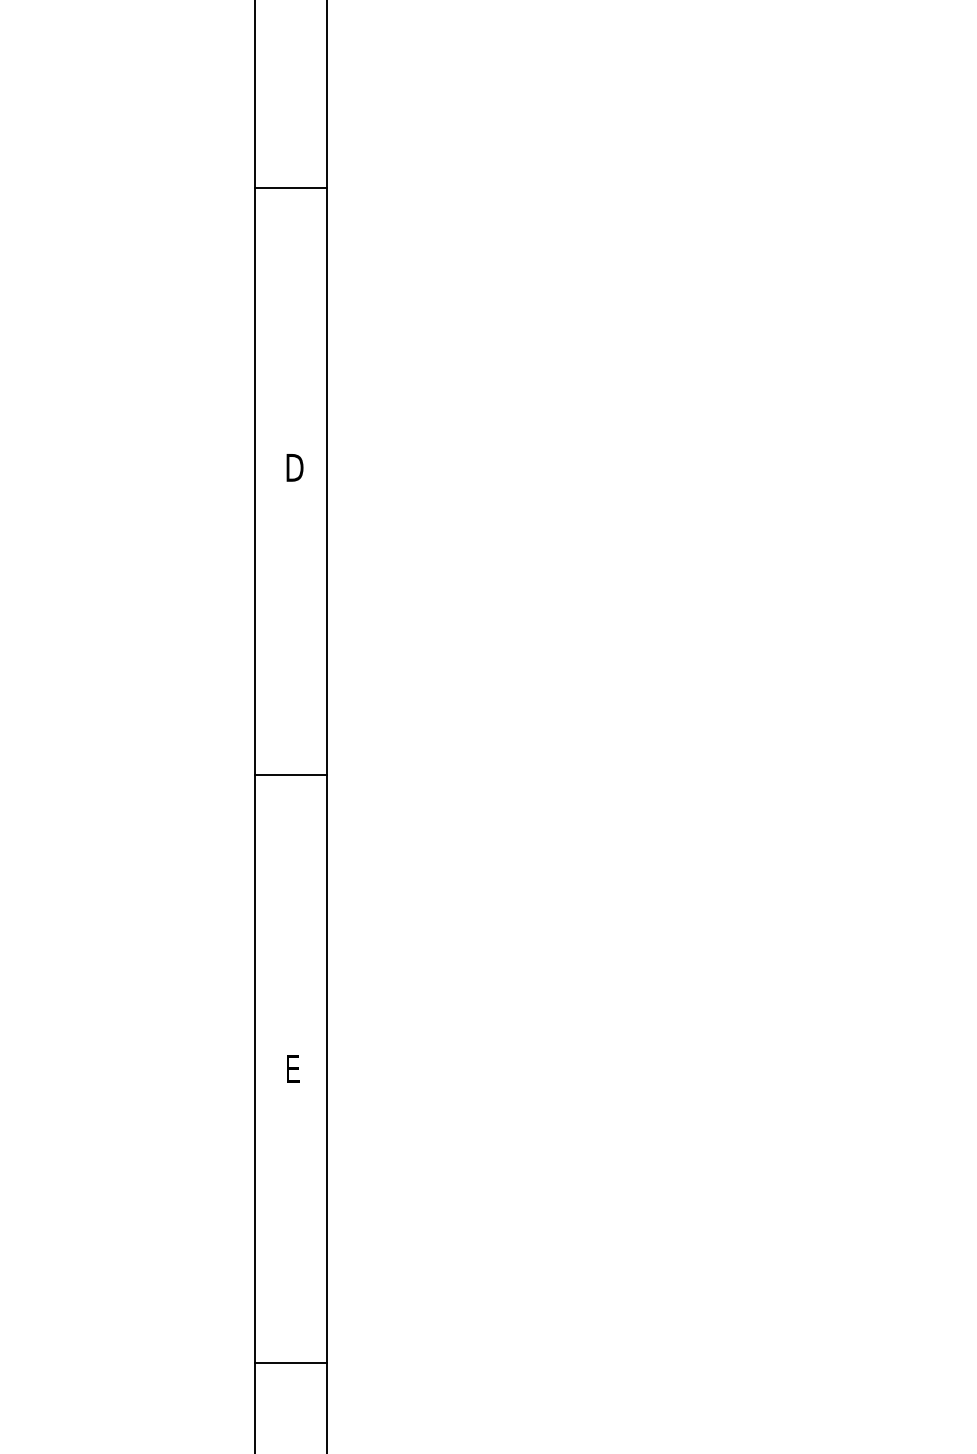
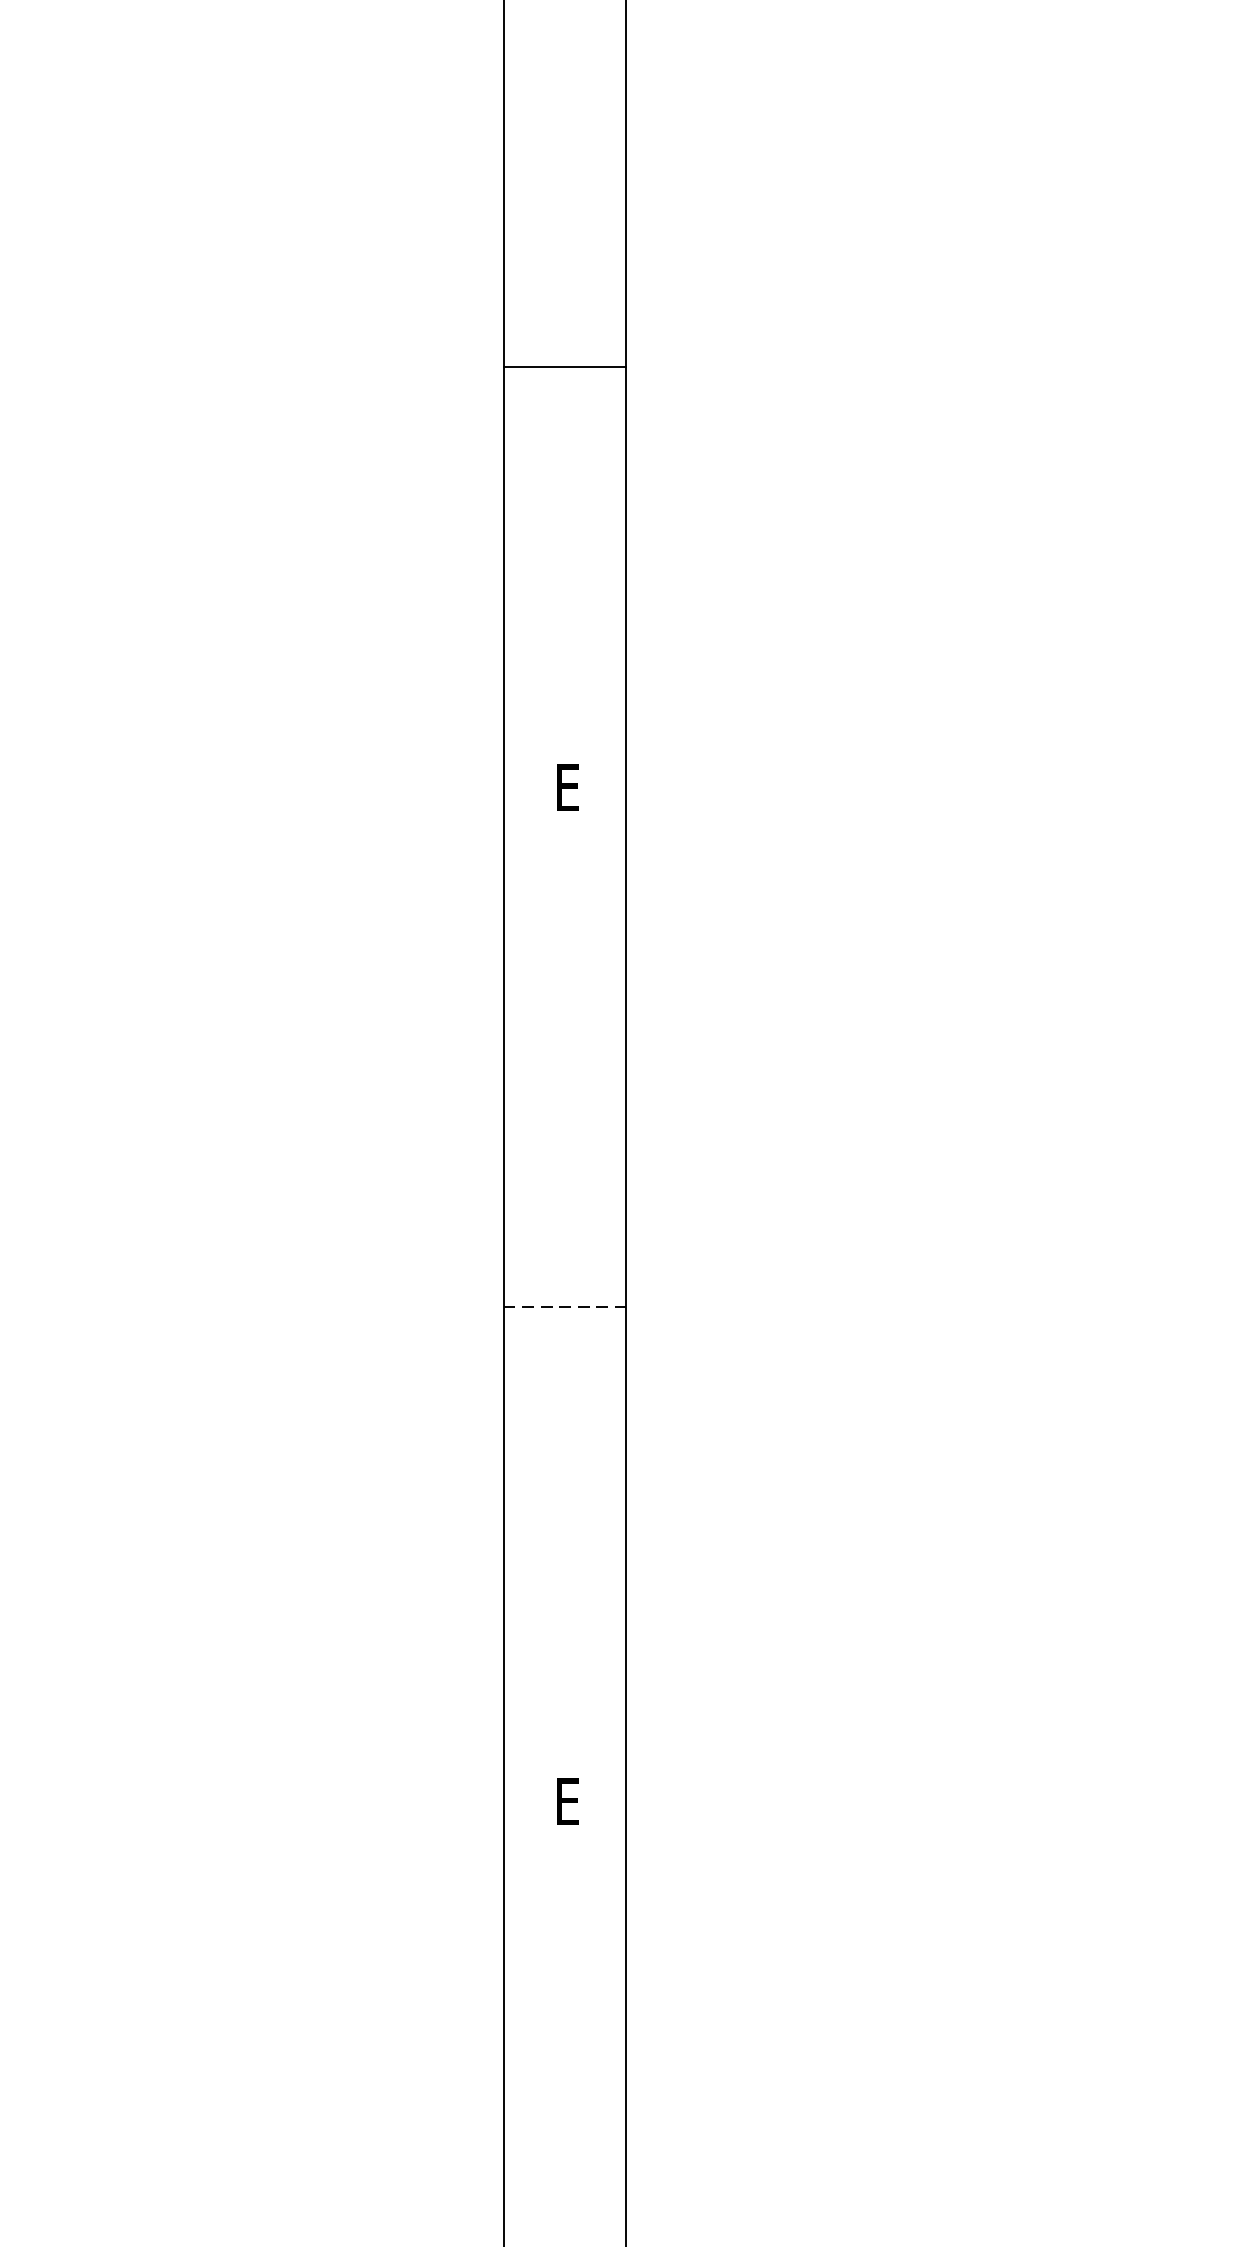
line: (290, 188) -> (563, 367), moved
text: (294, 467) -> (570, 787), D -> E
line: (291, 775) -> (565, 1306), solid -> dashed

